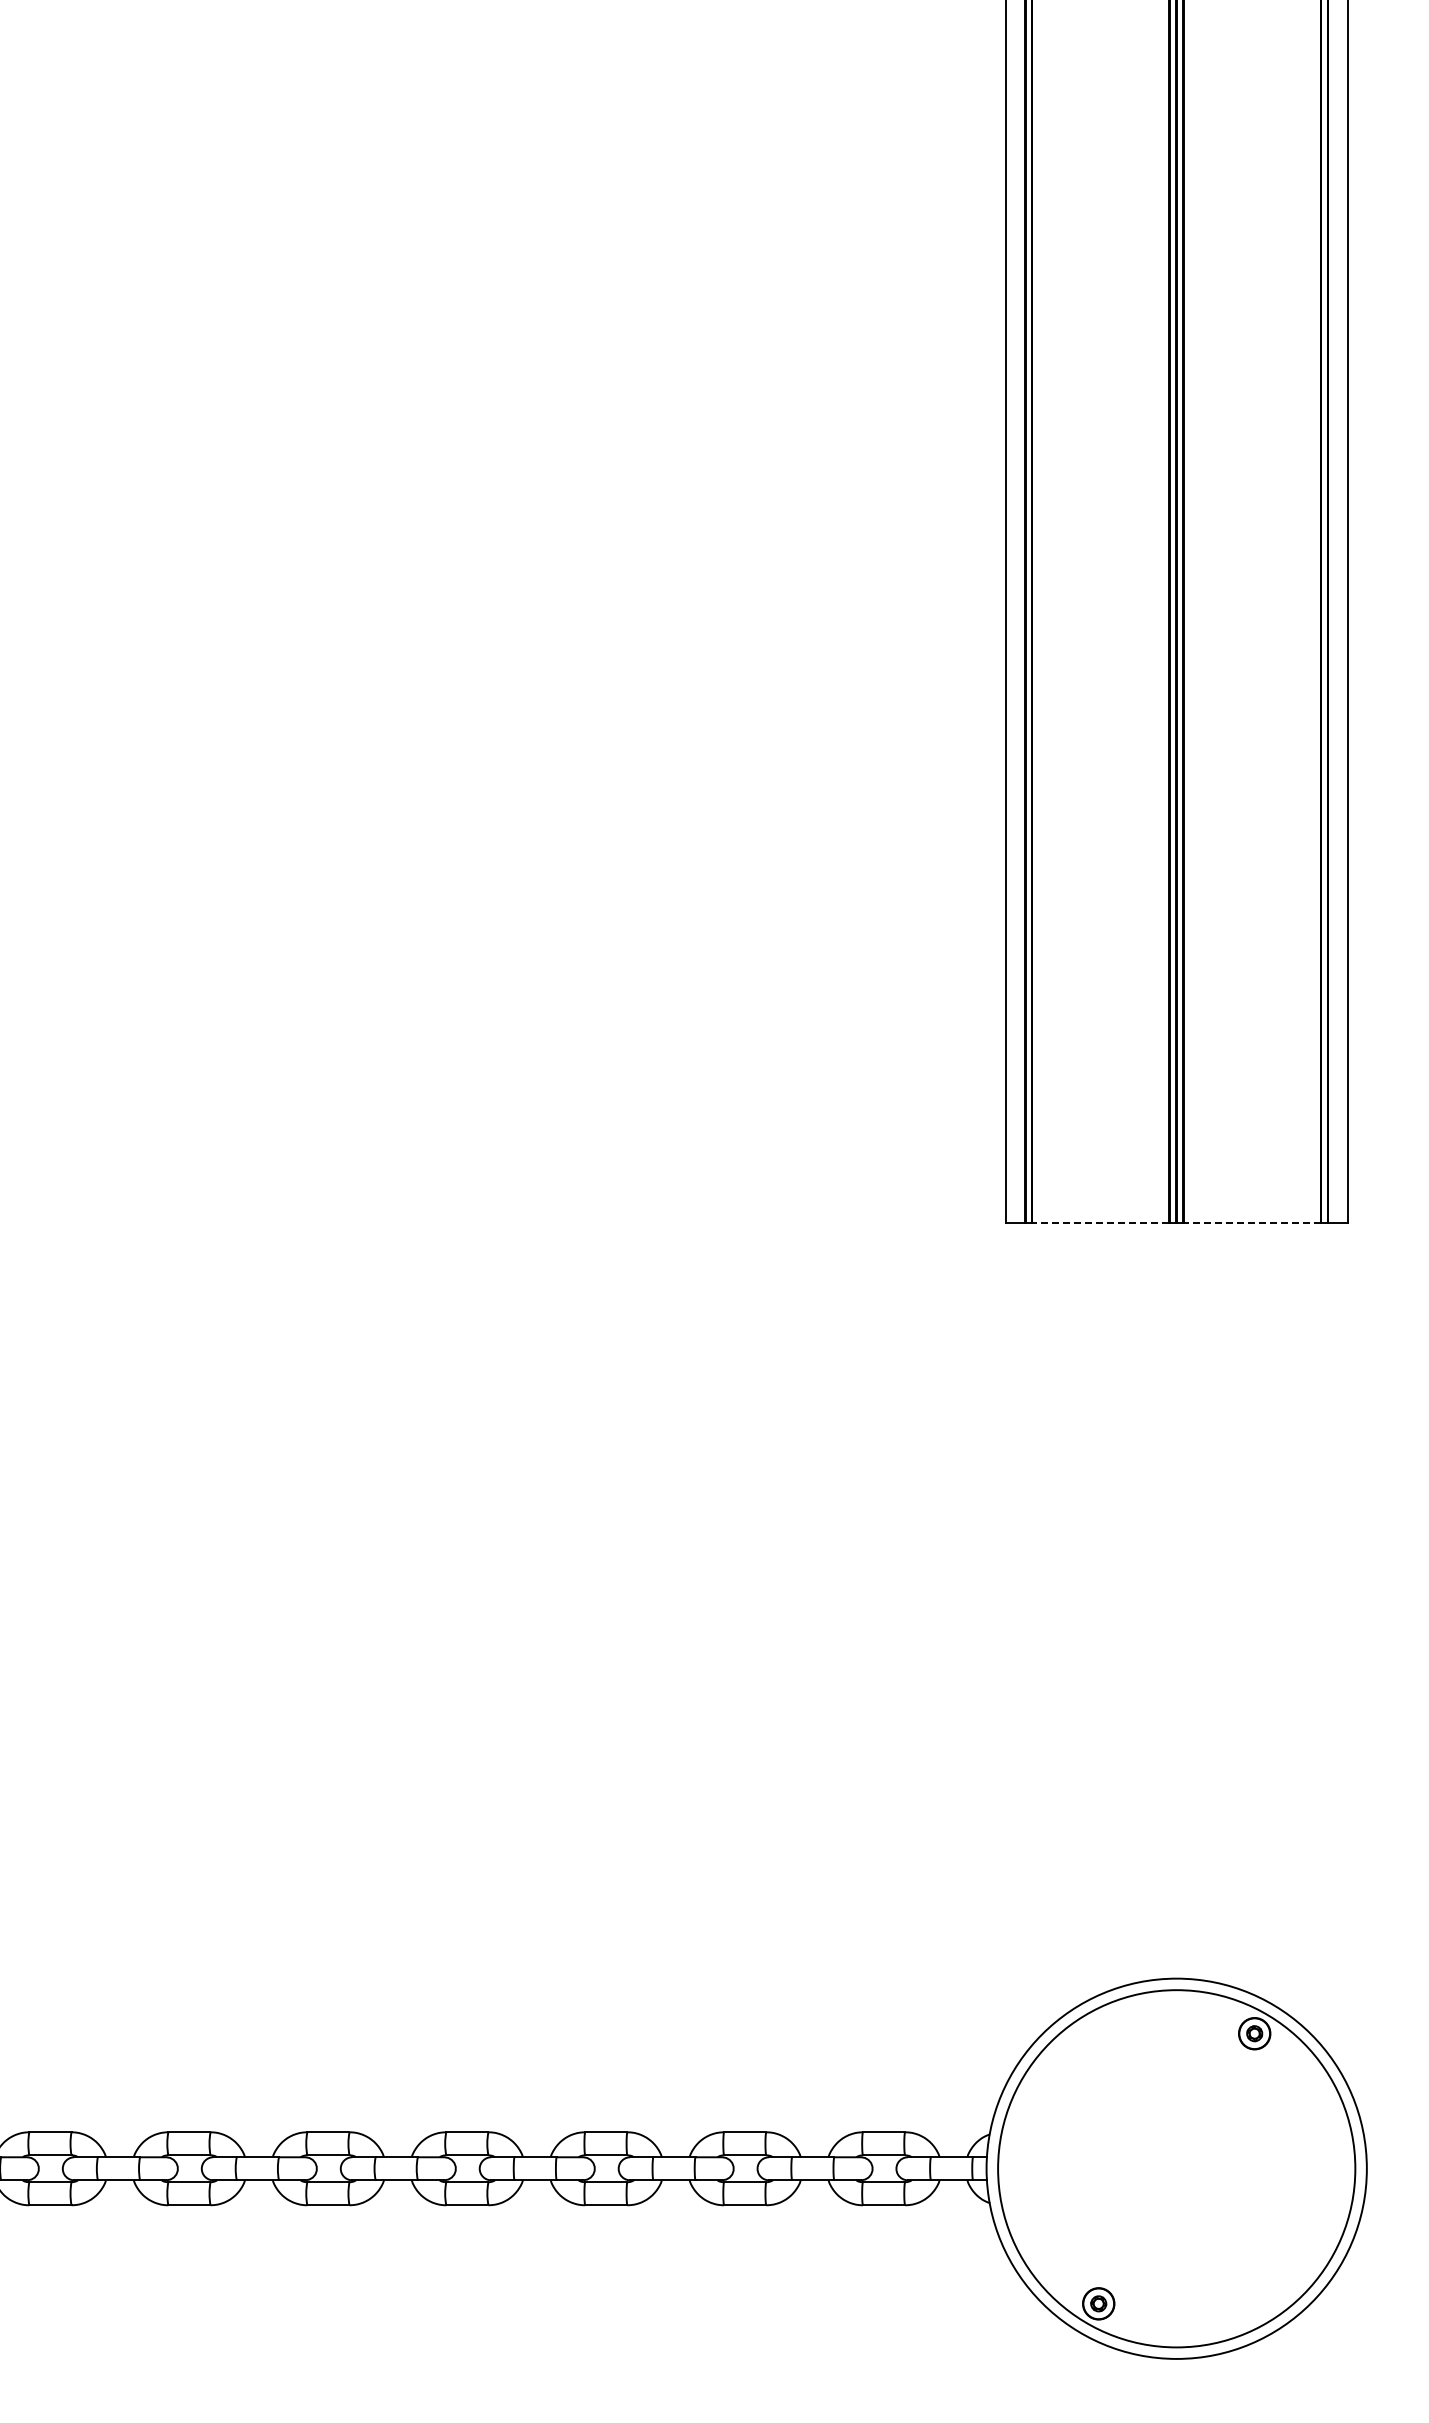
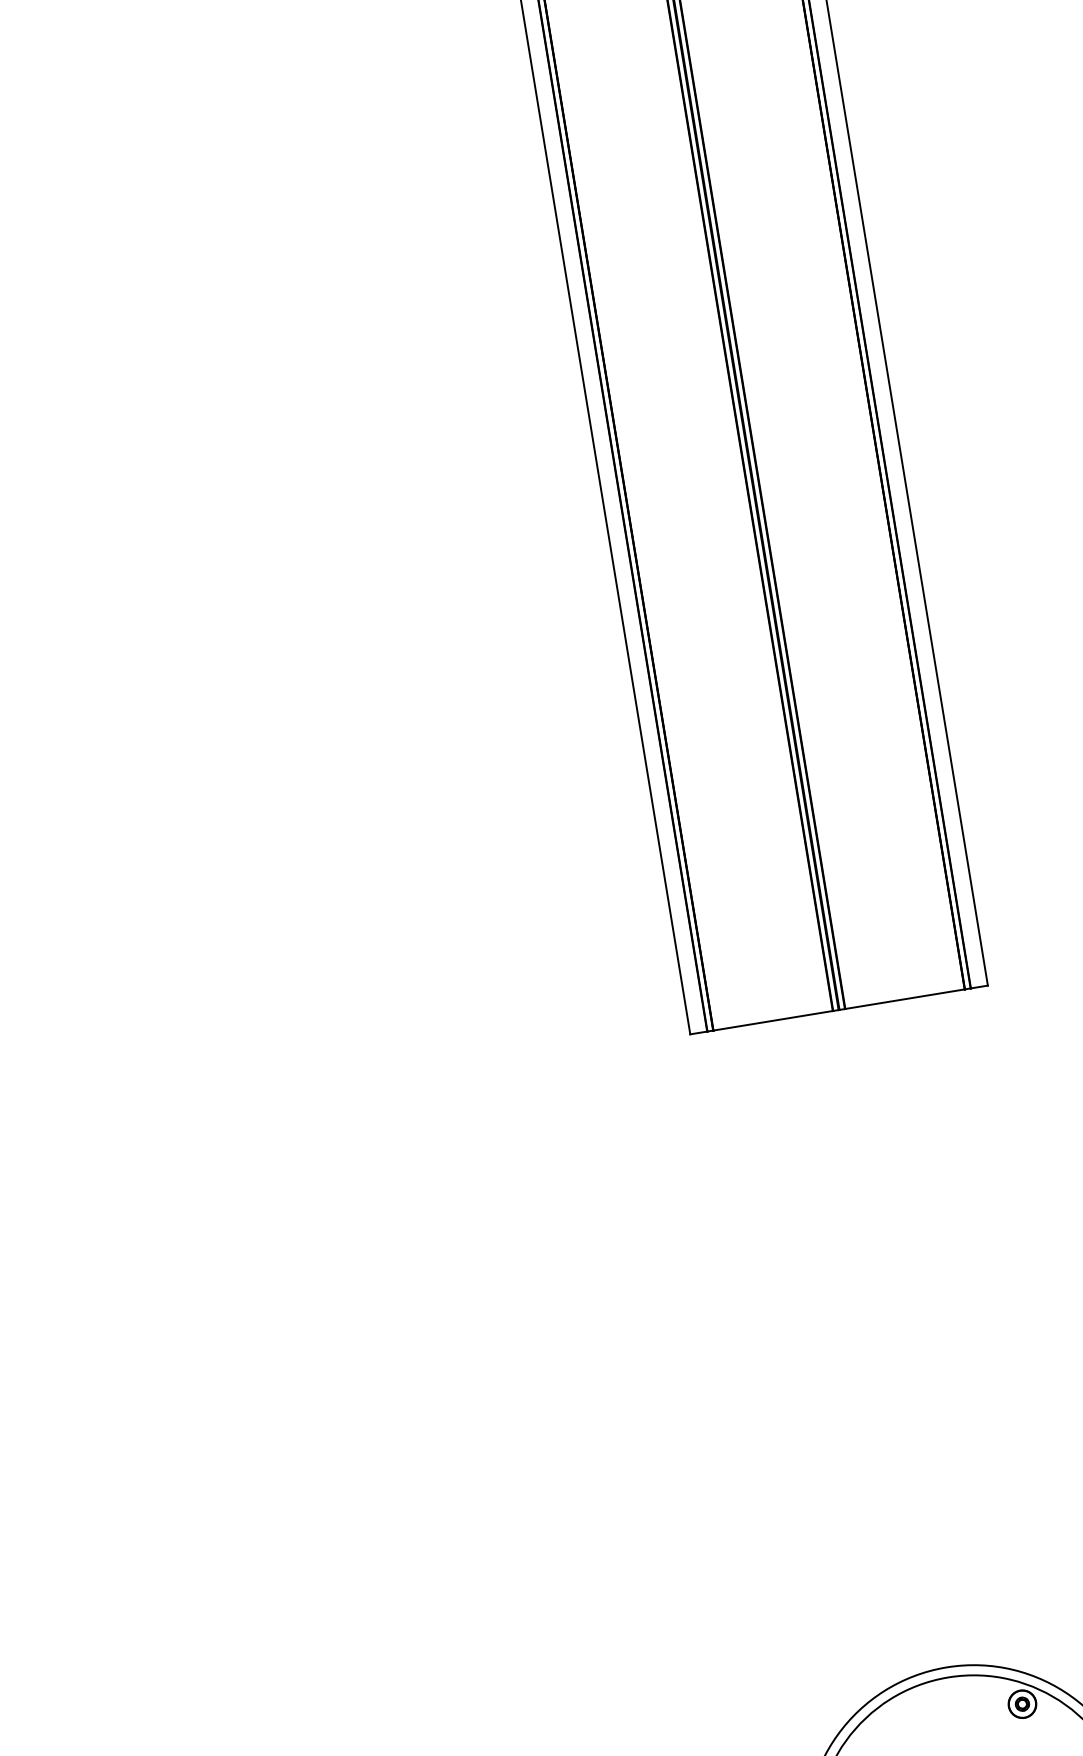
line: (1100, 1223) -> (772, 1020), dashed -> solid
line: (1252, 1223) -> (905, 999), dashed -> solid

